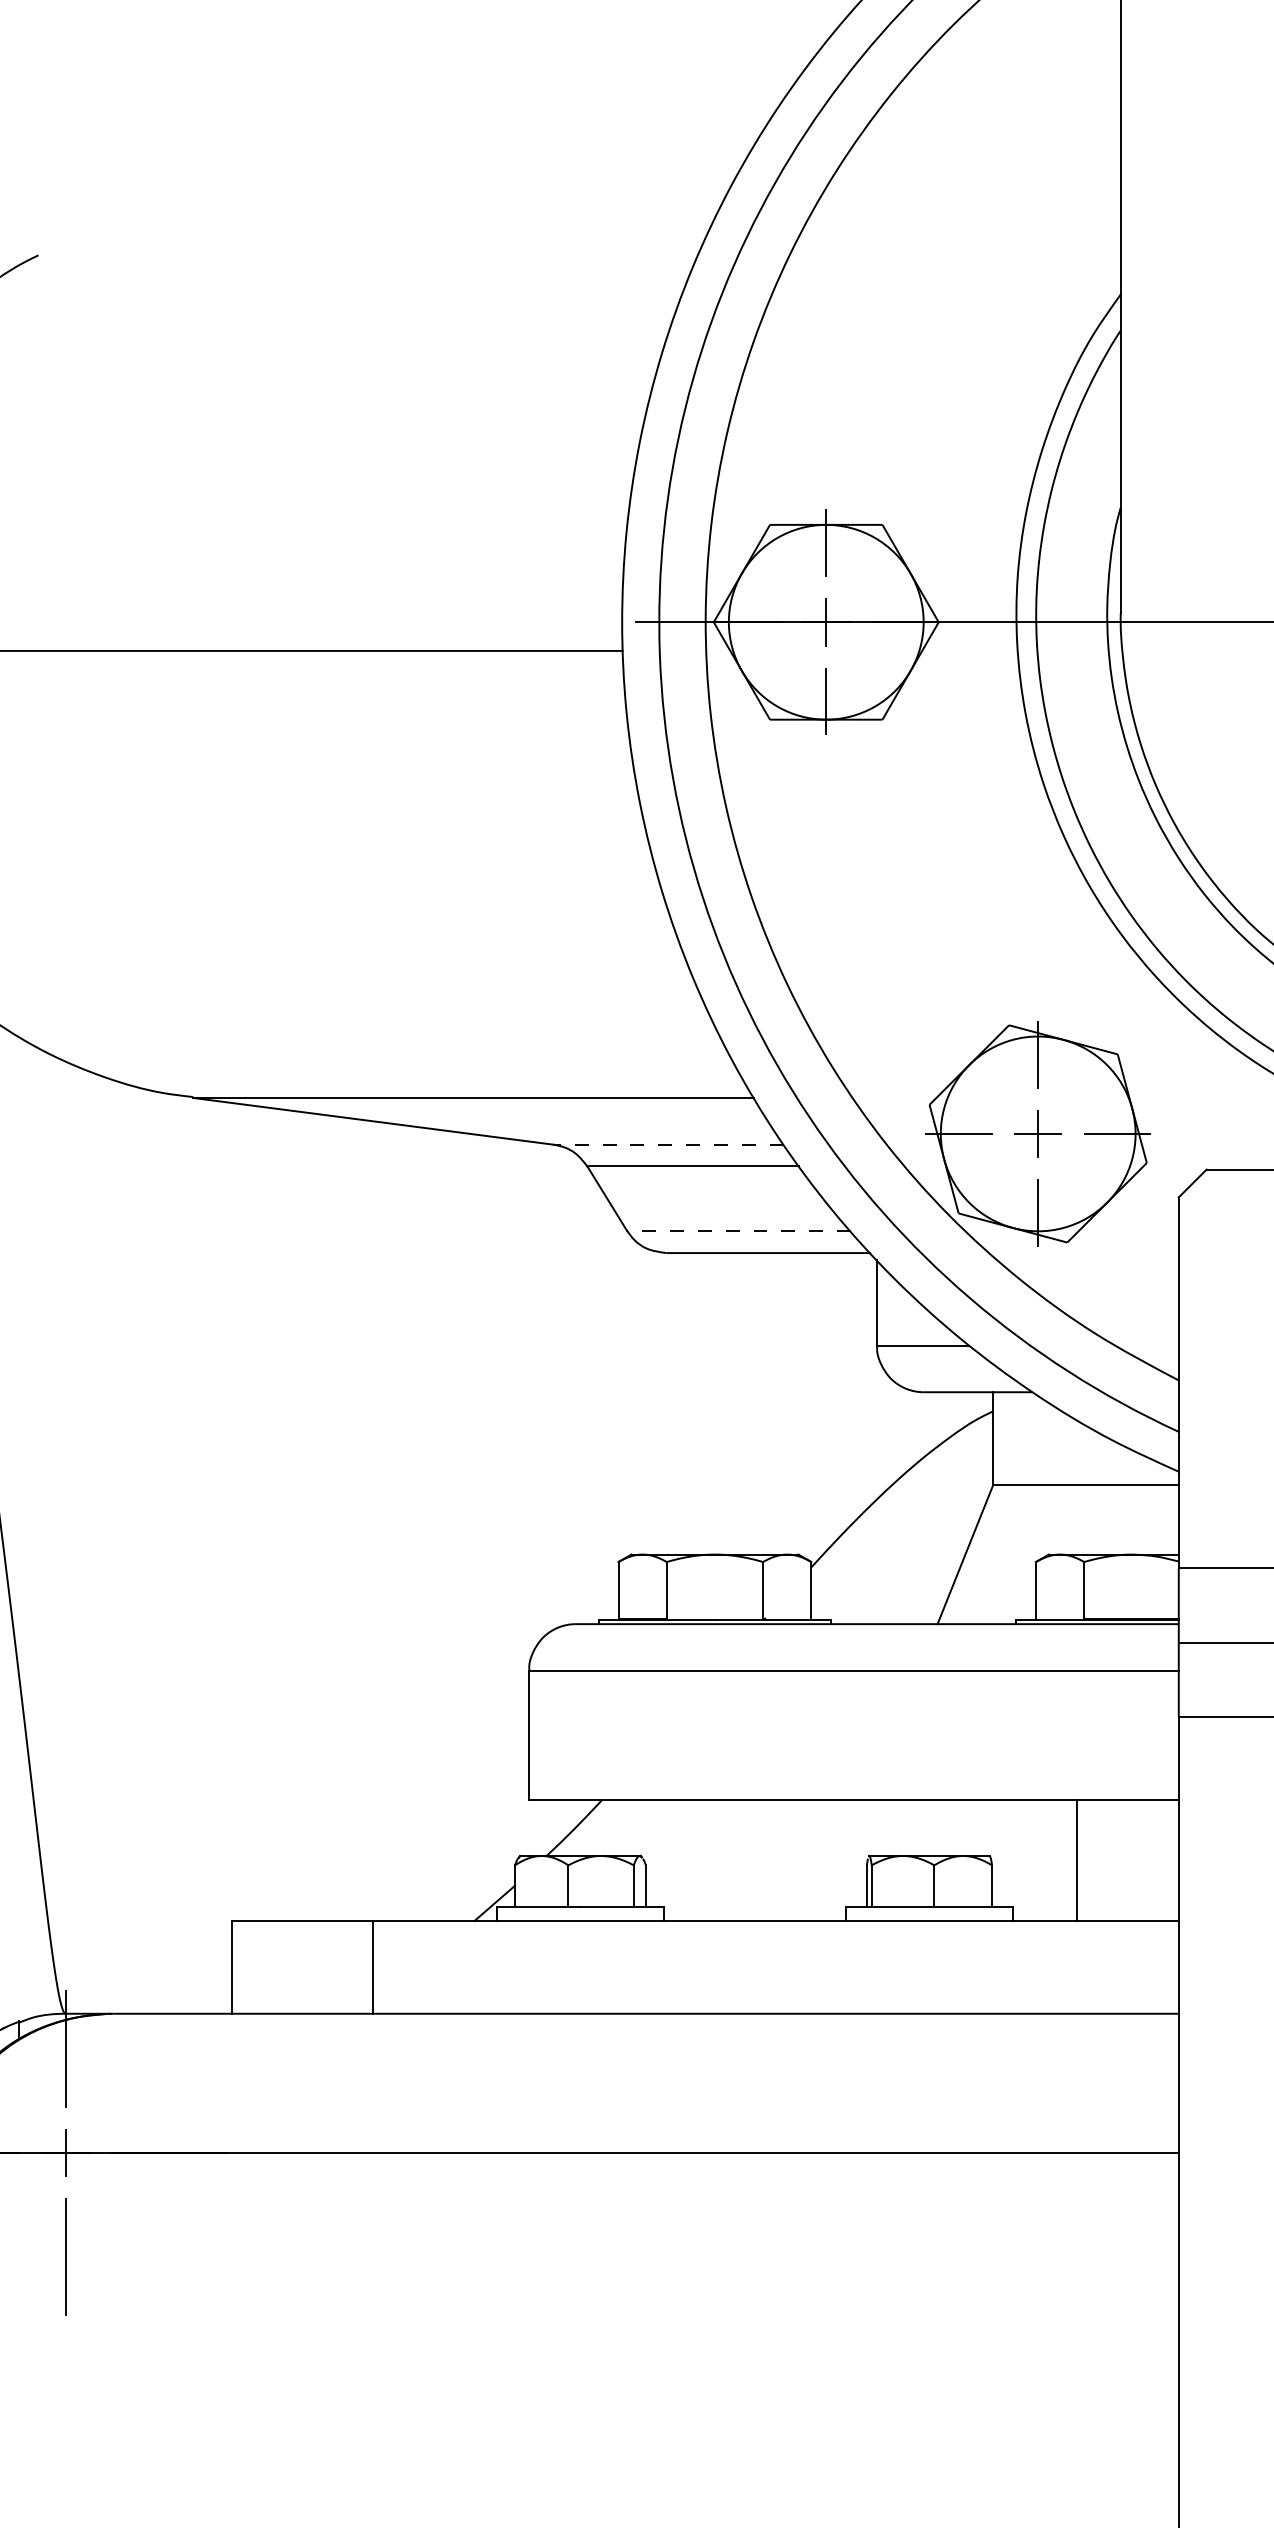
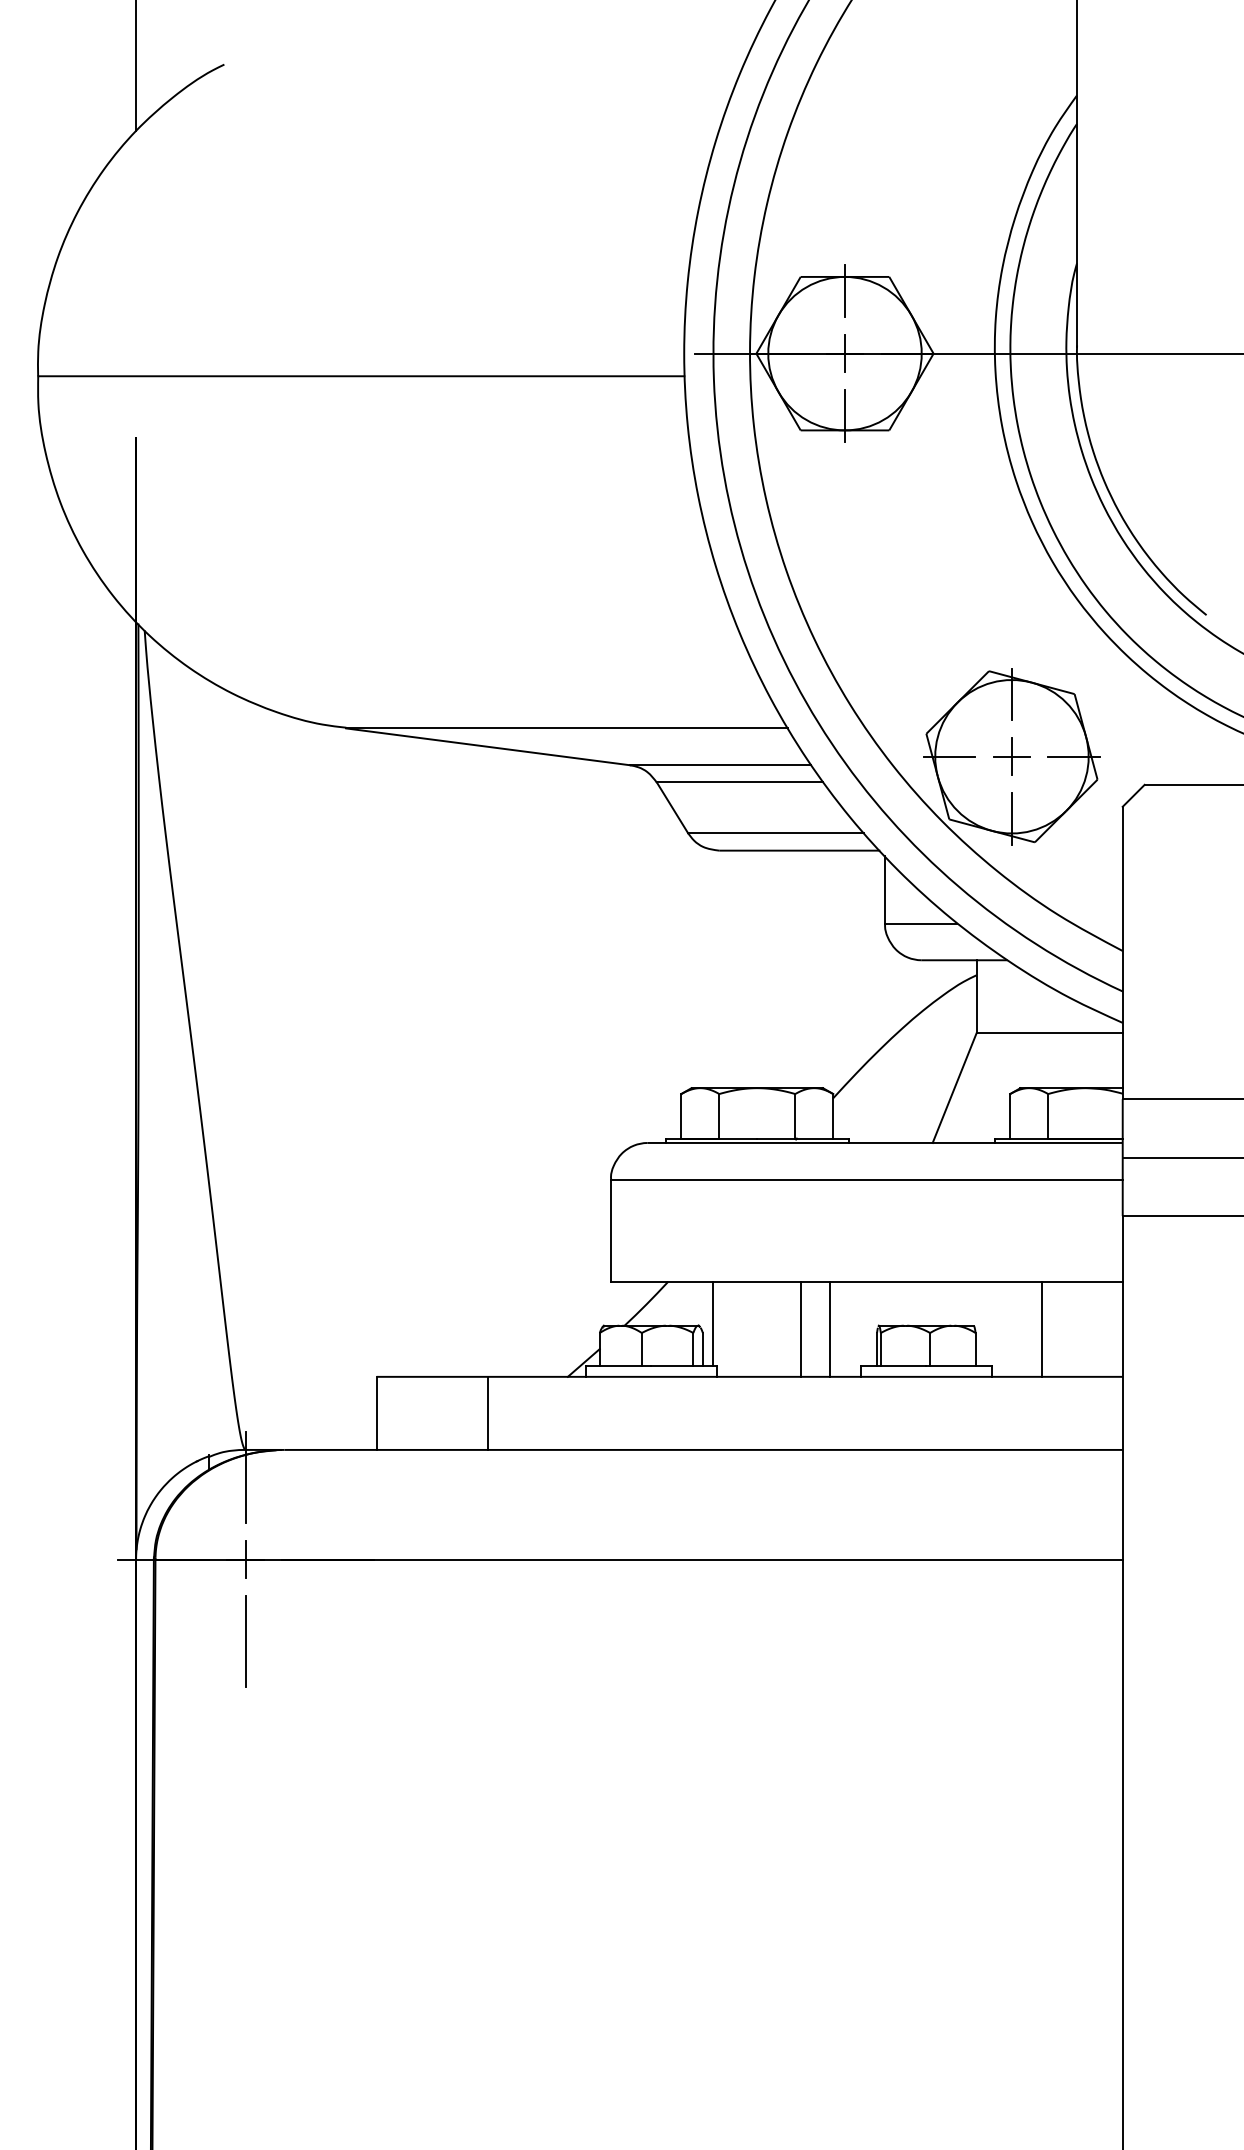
line: (668, 1145) -> (720, 765), dashed -> solid
line: (738, 1231) -> (775, 833), dashed -> solid
line: (659, 1853) -> (713, 1323), added
line: (771, 1859) -> (801, 1328), added
line: (807, 1859) -> (830, 1328), added

